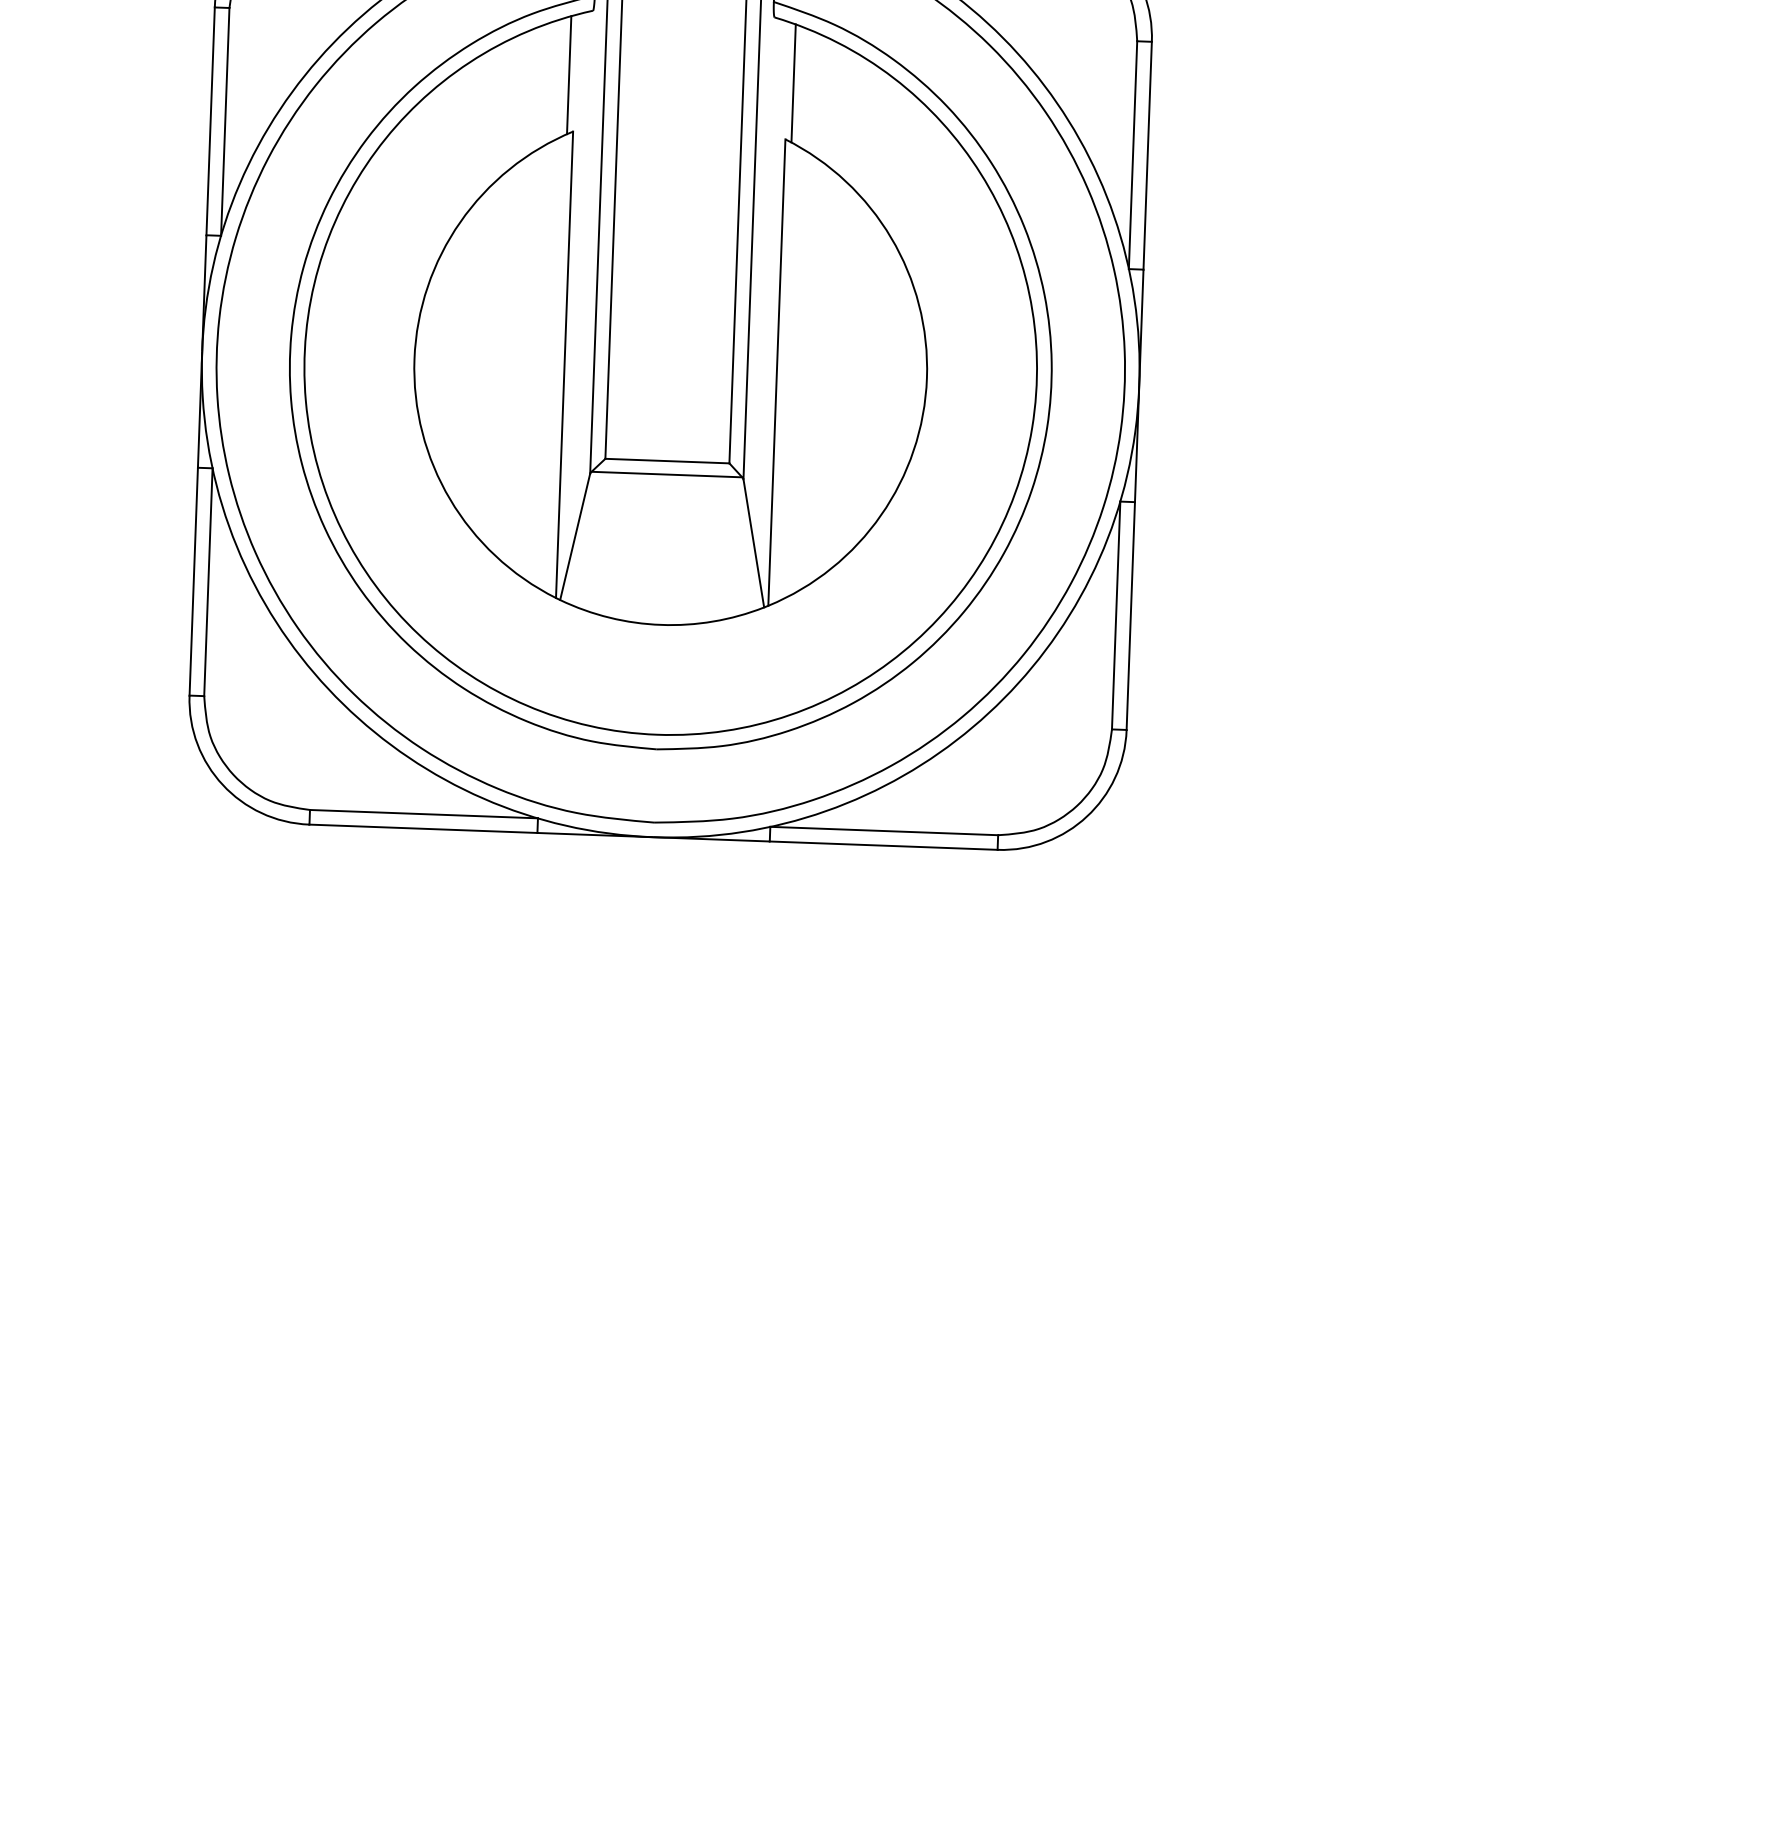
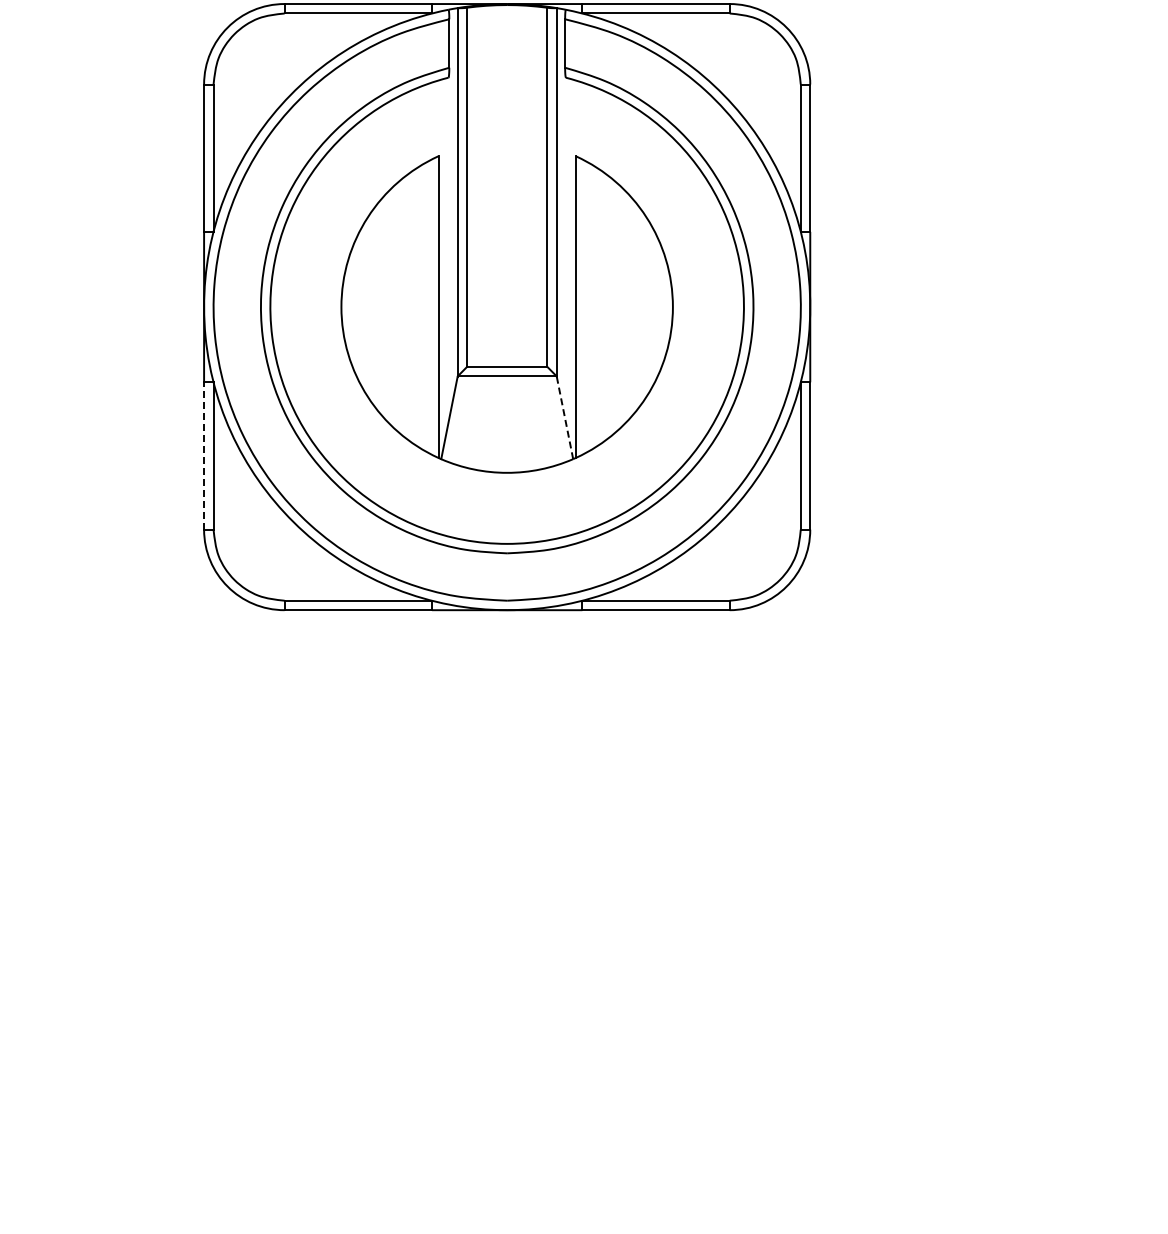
line: (569, 74) -> (434, 119), removed
line: (793, 82) -> (579, 119), removed
line: (754, 542) -> (565, 417), solid -> dashed
line: (194, 582) -> (204, 456), solid -> dashed

